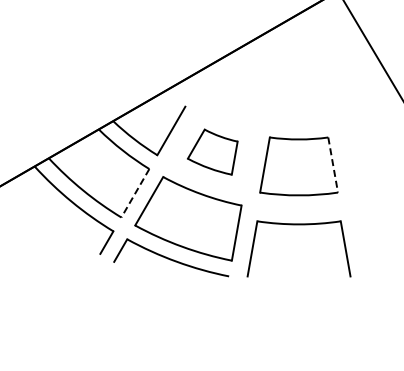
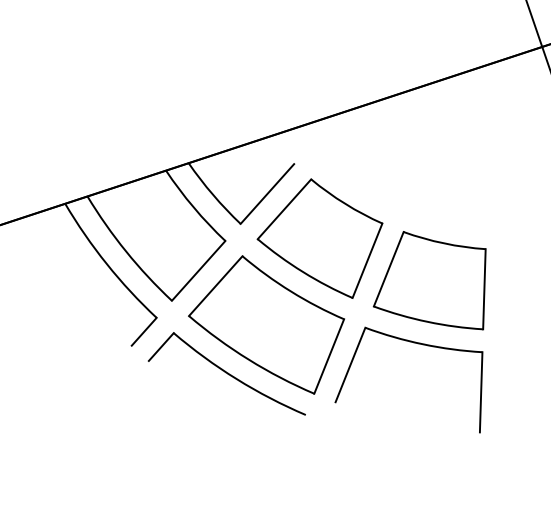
part: (212, 151) -> (319, 234), size x1.67
line: (333, 165) -> (484, 289), dashed -> solid
line: (135, 193) -> (198, 271), dashed -> solid
part: (298, 225) -> (421, 345), moved

